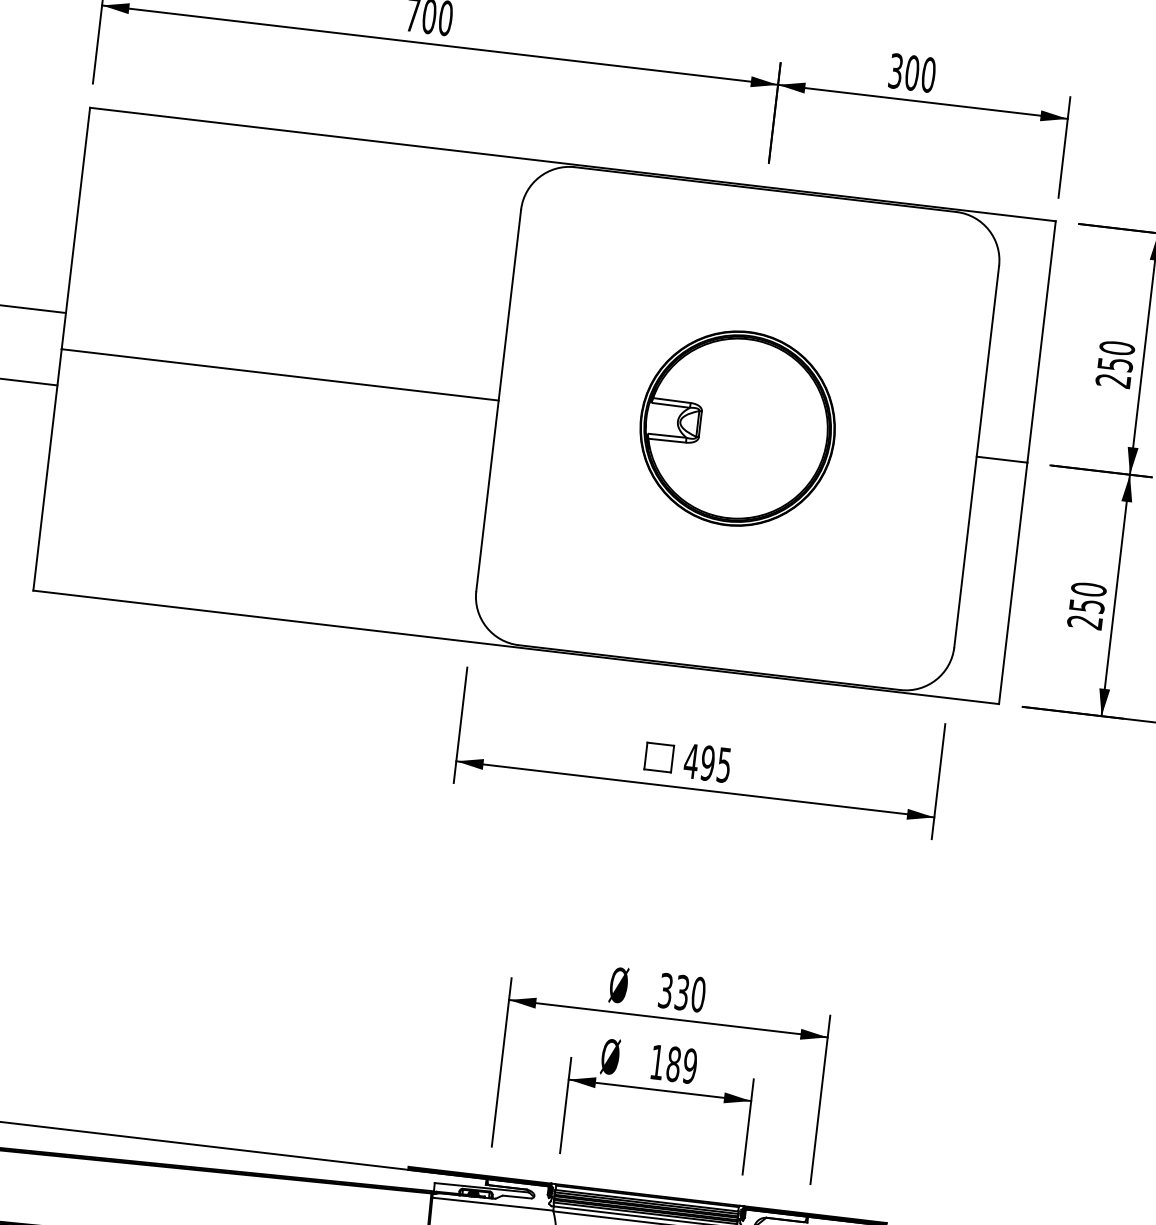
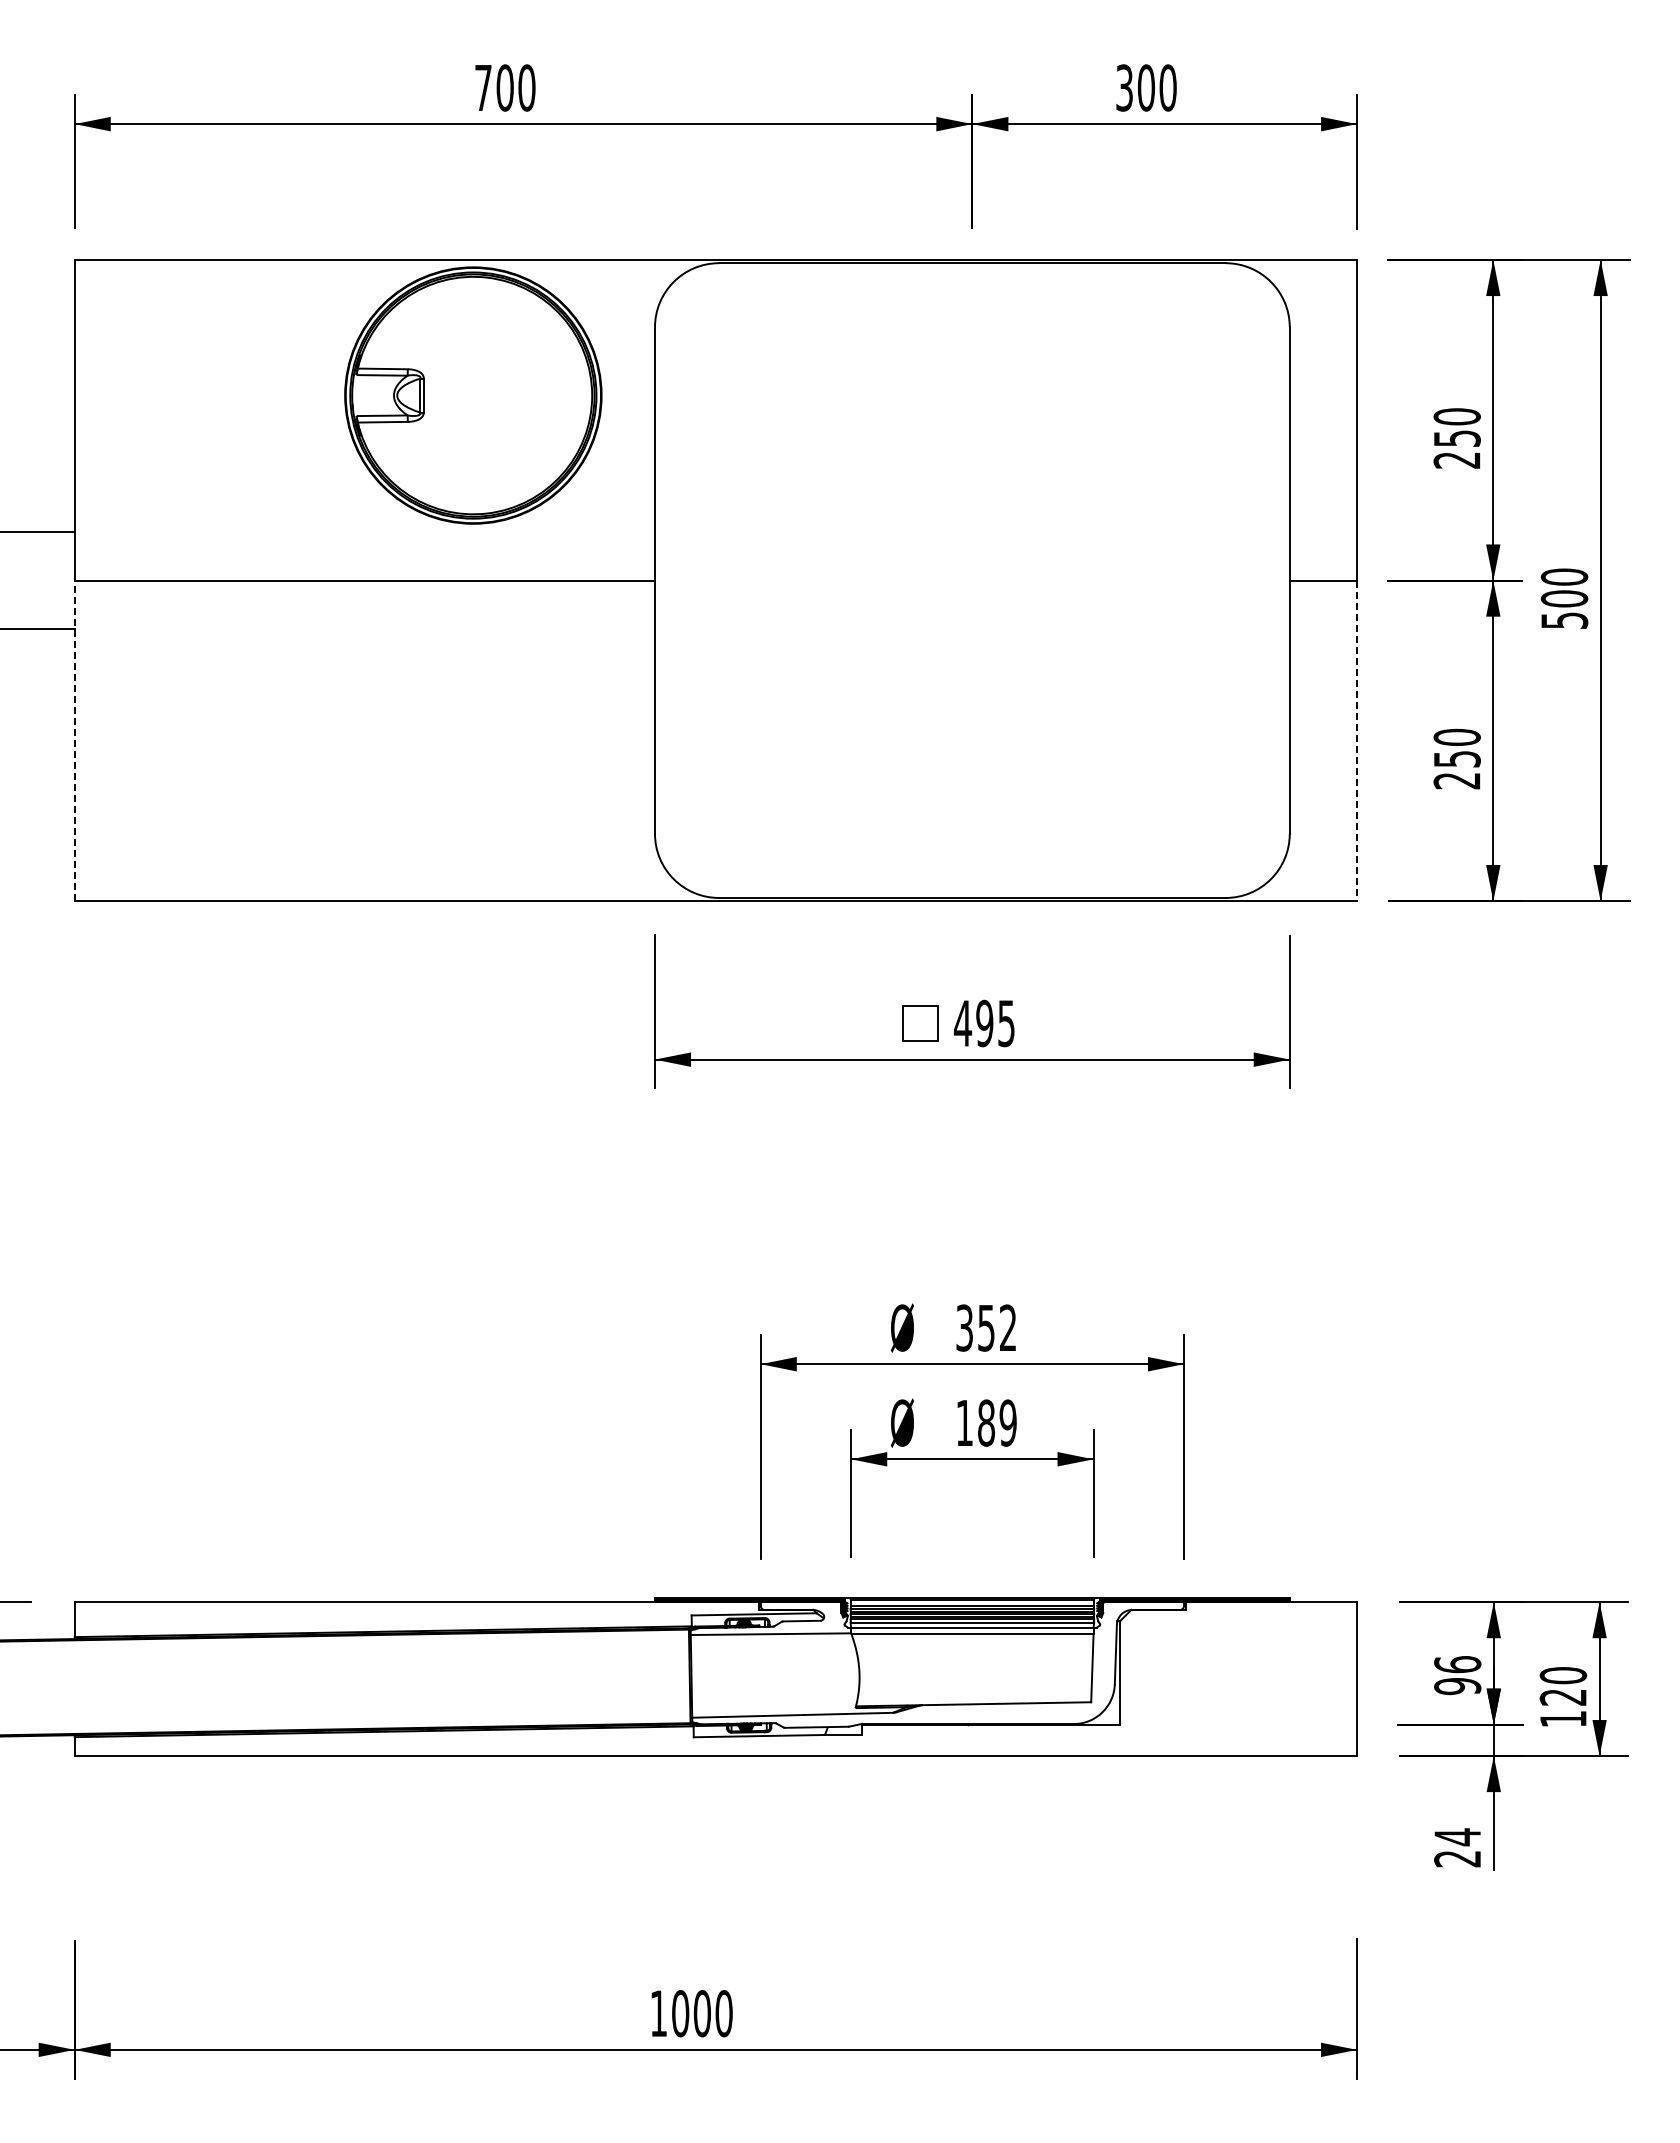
part: (737, 428) -> (473, 395), moved
line: (47, 469) -> (74, 740), solid -> dashed
line: (1013, 583) -> (1357, 741), solid -> dashed
text: (690, 993) -> (997, 1327), 330 -> 352

